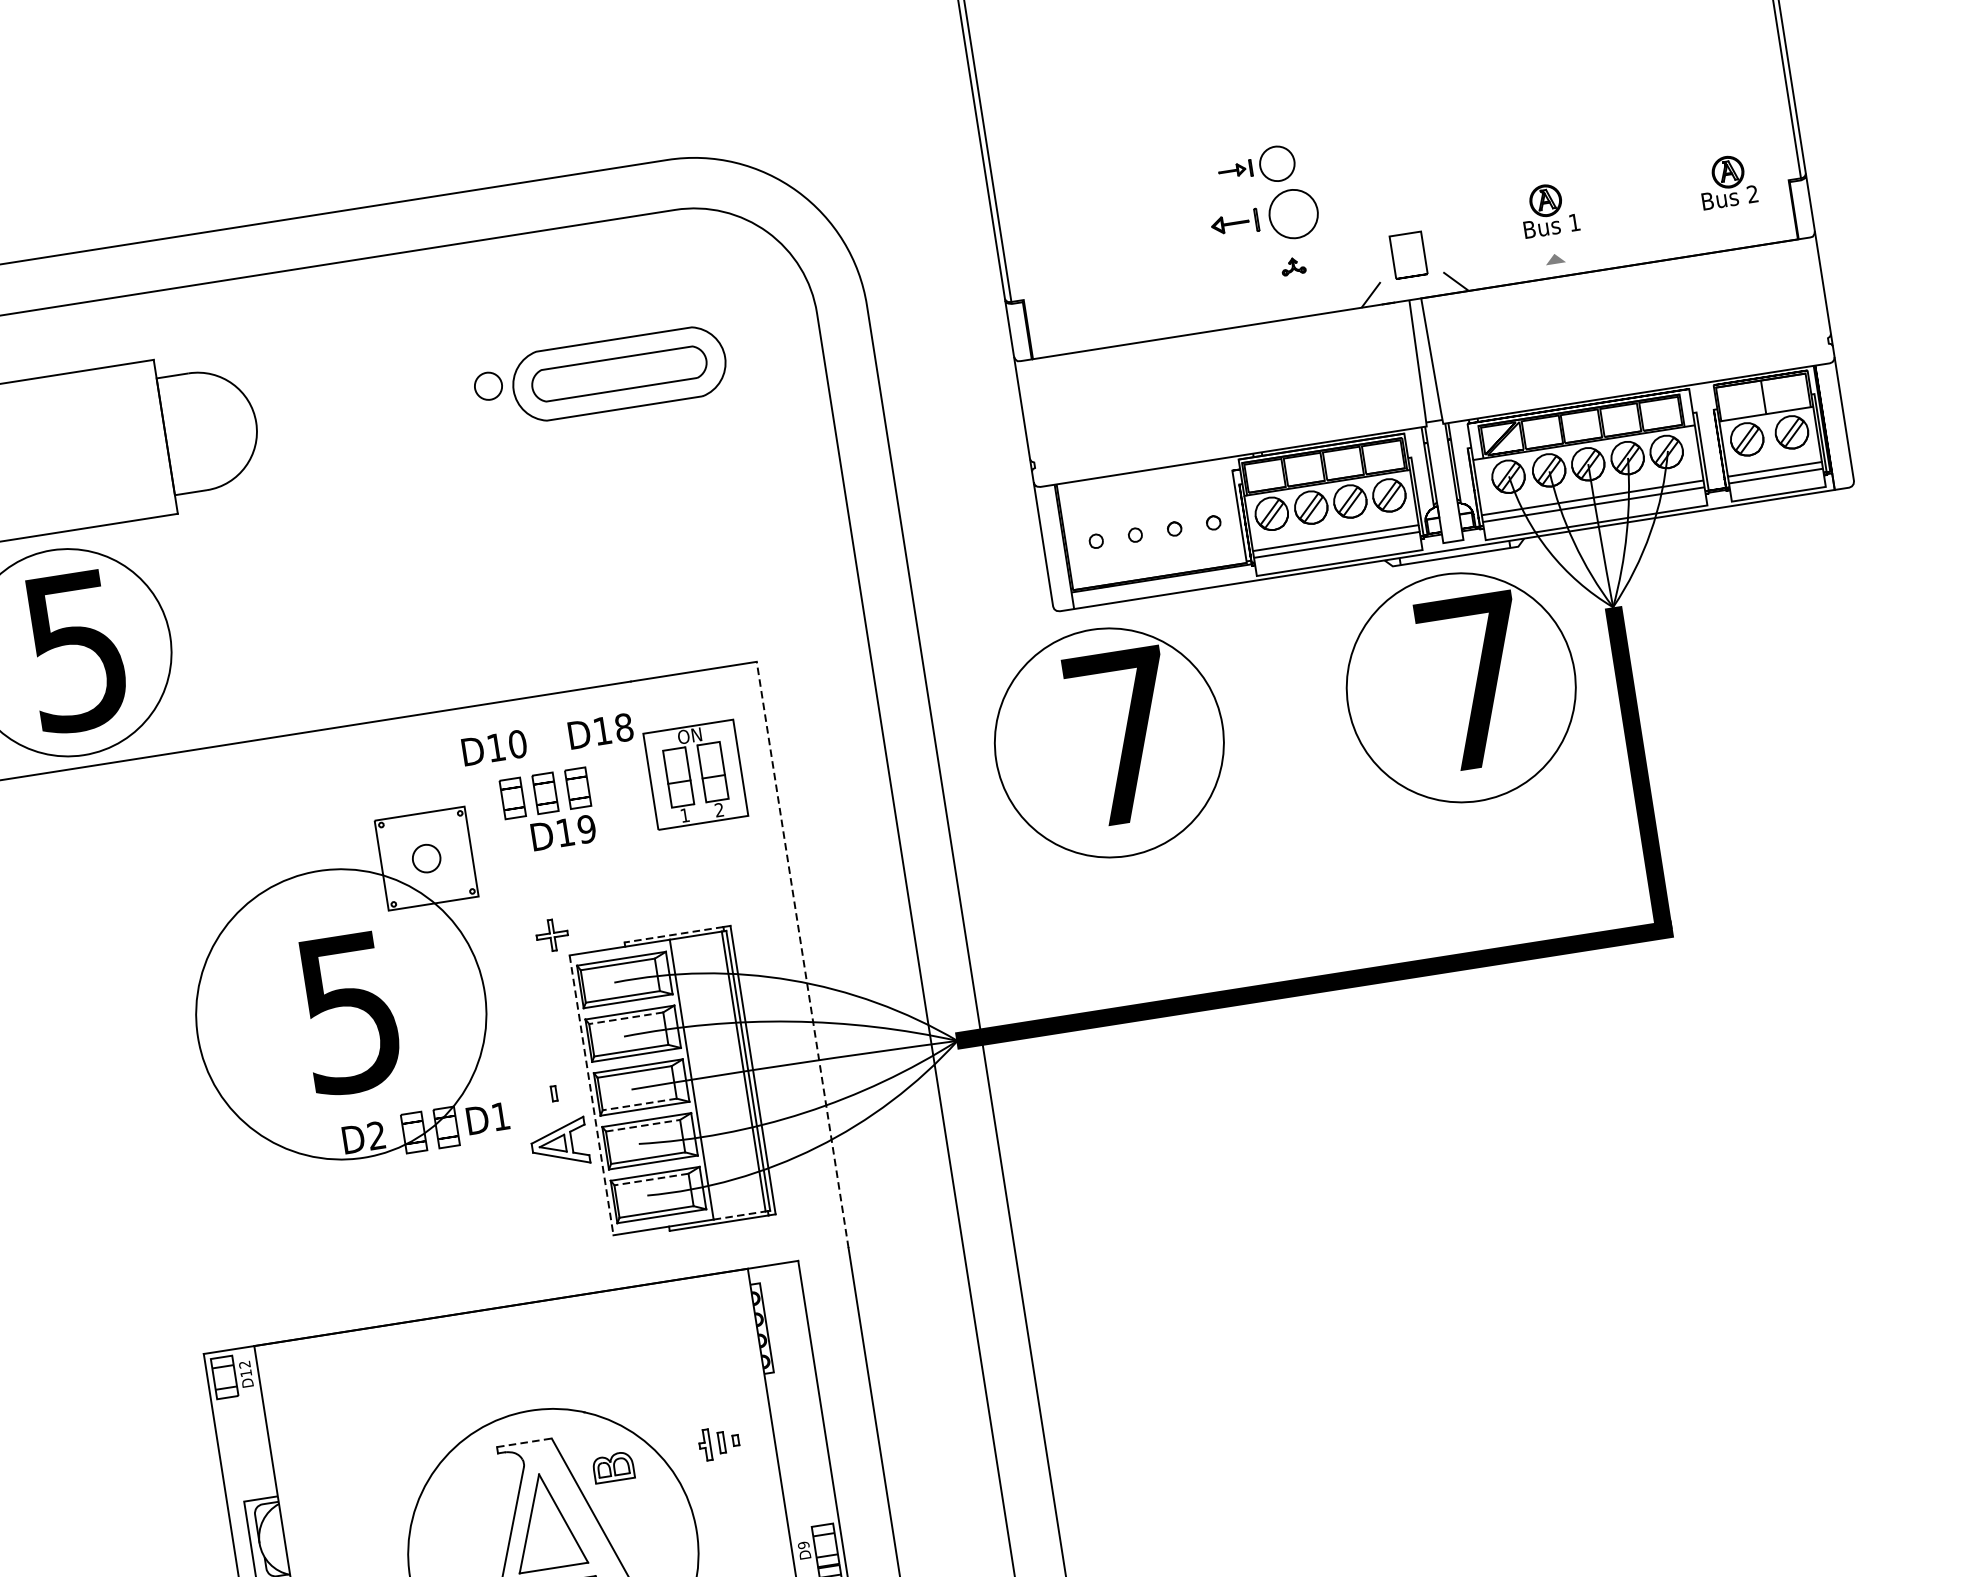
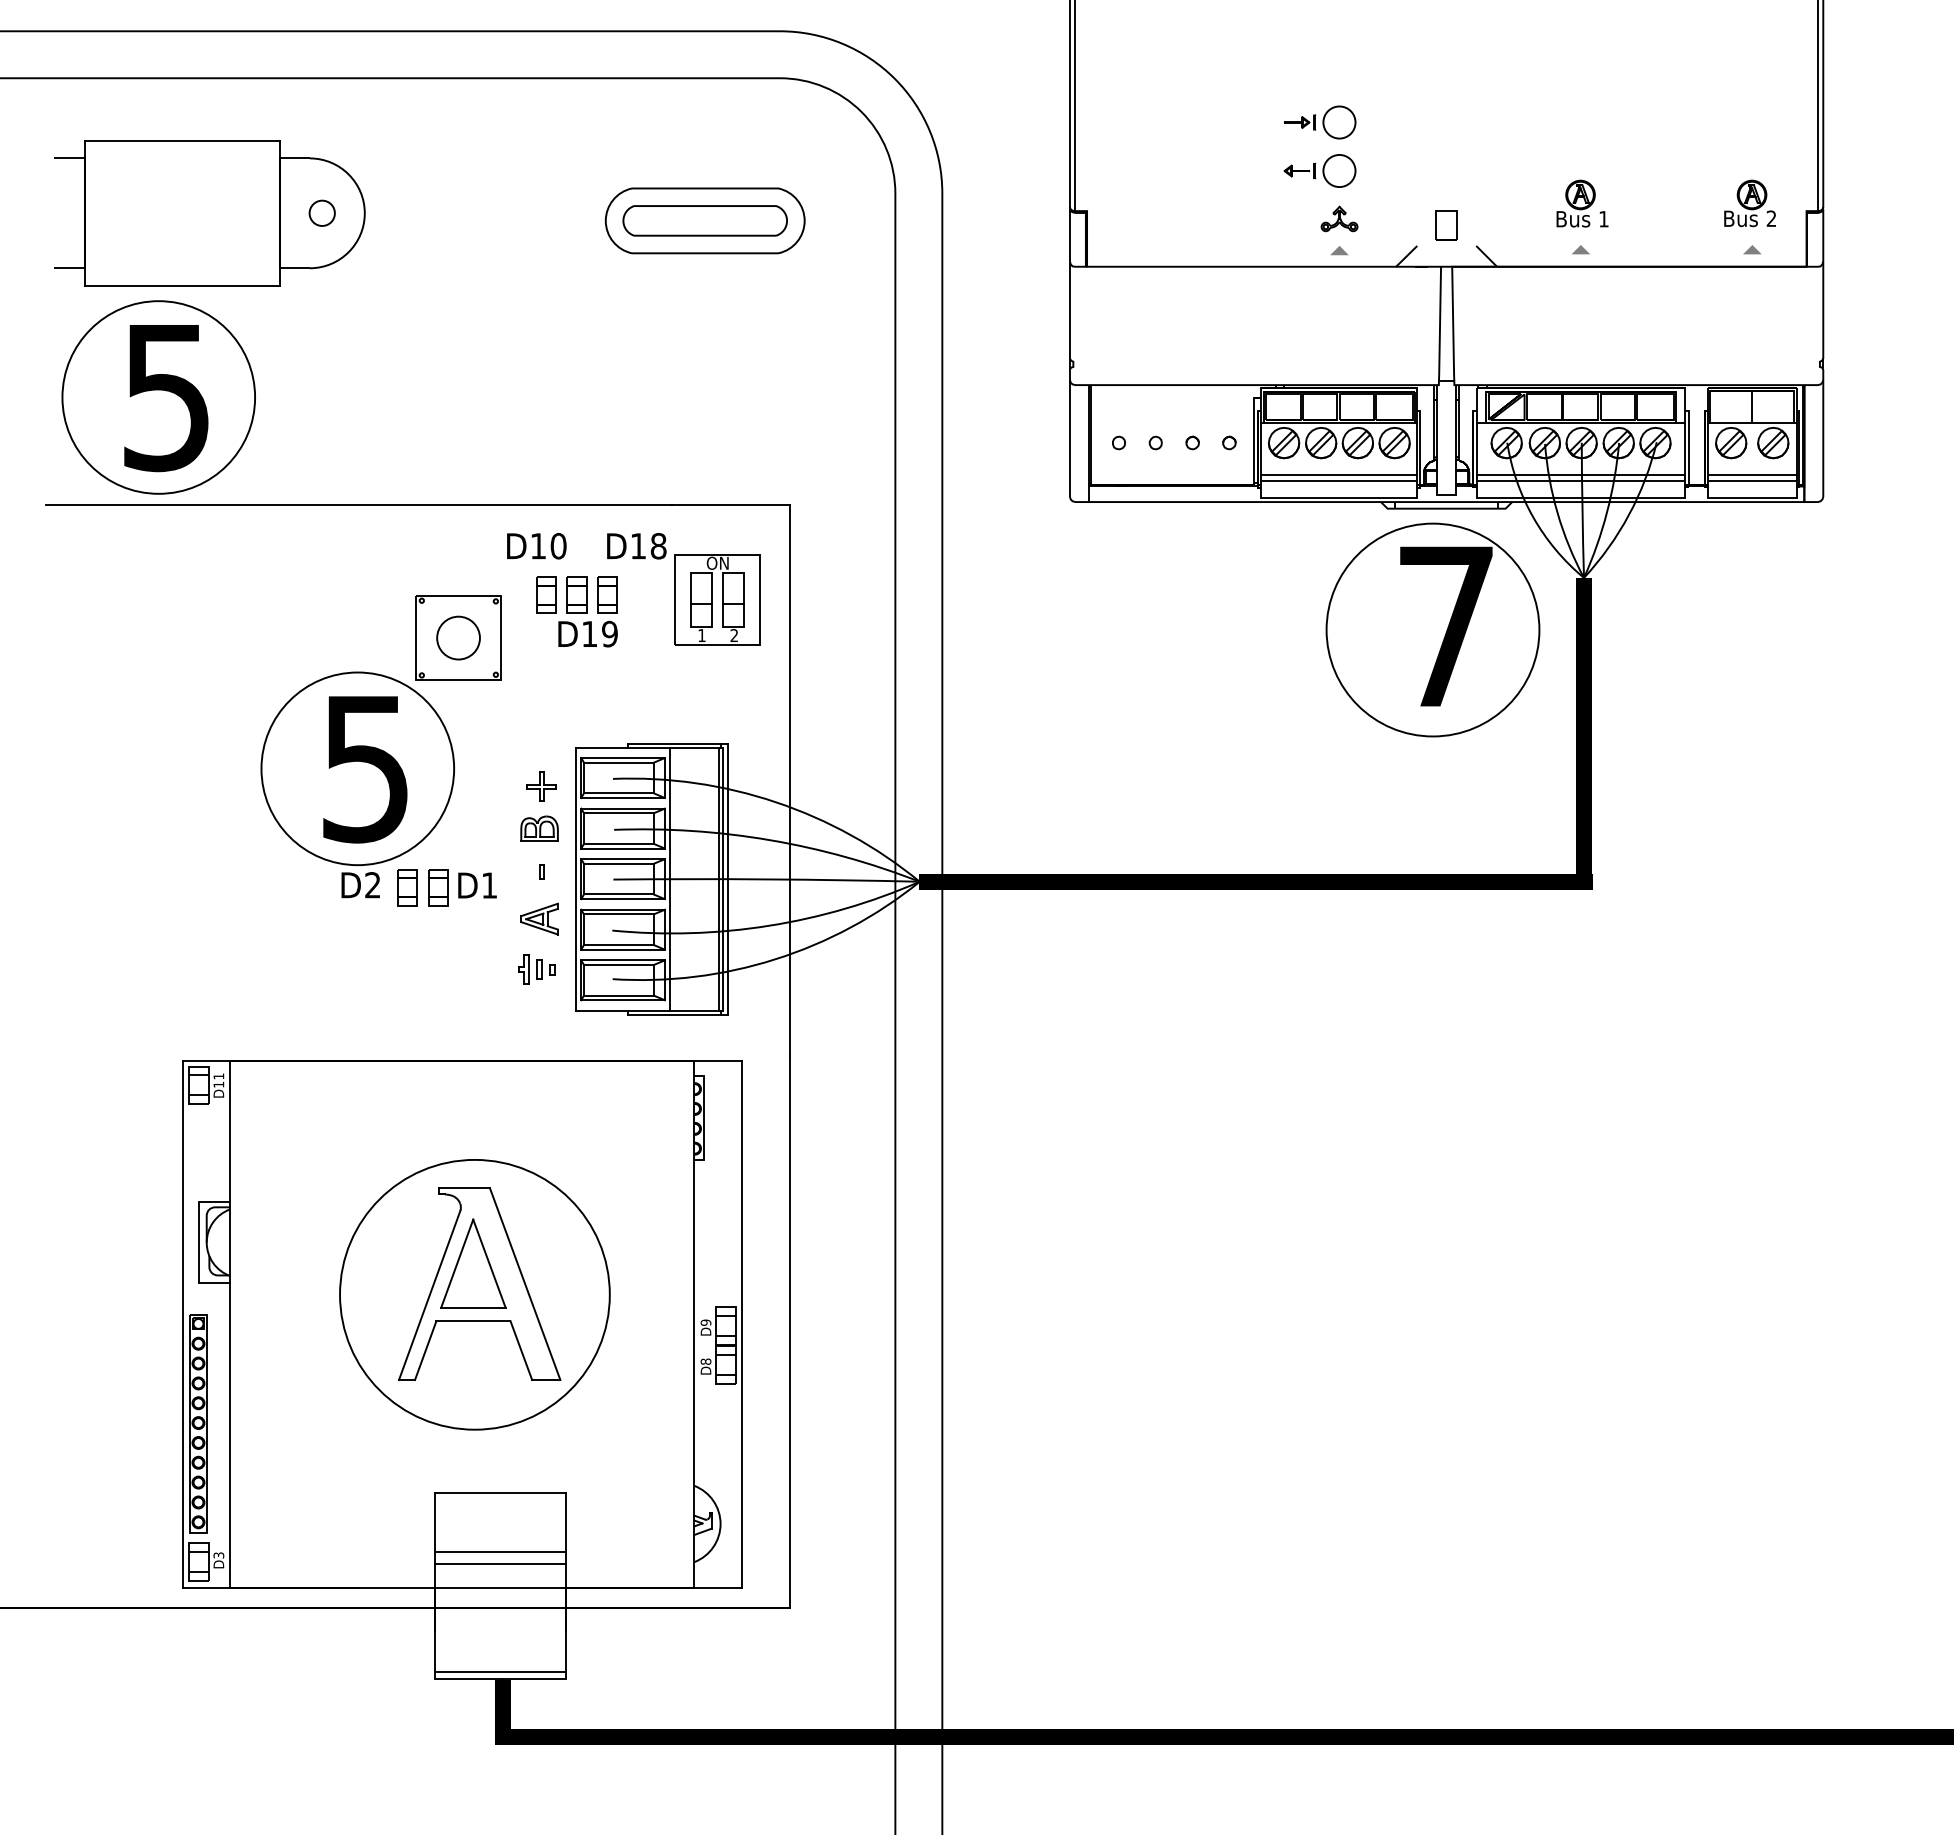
part: (1264, 218) -> (1319, 170), size x0.71
fill: (1736, 230) -> (1751, 249), added
part: (1408, 255) -> (1446, 225), size x0.71
part: (1293, 265) -> (1339, 218), size x1.67
fill: (1298, 299) -> (1339, 250), added
circle: (487, 385) -> (321, 212), moved
part: (1108, 742) -> (1101, 629), removed
circle: (426, 858) -> (458, 637), size x1.67
line: (673, 934) -> (674, 743), dashed -> solid
part: (551, 935) -> (541, 786), moved
line: (802, 954) -> (789, 780), dashed -> solid
circle: (340, 1014) -> (357, 768), size x0.71
line: (625, 1018) -> (618, 813), dashed -> solid
line: (591, 1095) -> (575, 879), dashed -> solid
line: (639, 1104) -> (618, 894), dashed -> solid
line: (642, 1125) -> (618, 914), dashed -> solid
part: (559, 1143) -> (539, 918), size x0.71
line: (651, 1180) -> (618, 965), dashed -> solid
line: (740, 1215) -> (695, 1010), dashed -> solid
text: (244, 1364) -> (218, 1076), D12 -> D11
line: (524, 1442) -> (464, 1188), dashed -> solid
part: (718, 1442) -> (536, 969), moved
part: (613, 1467) -> (539, 828), moved

